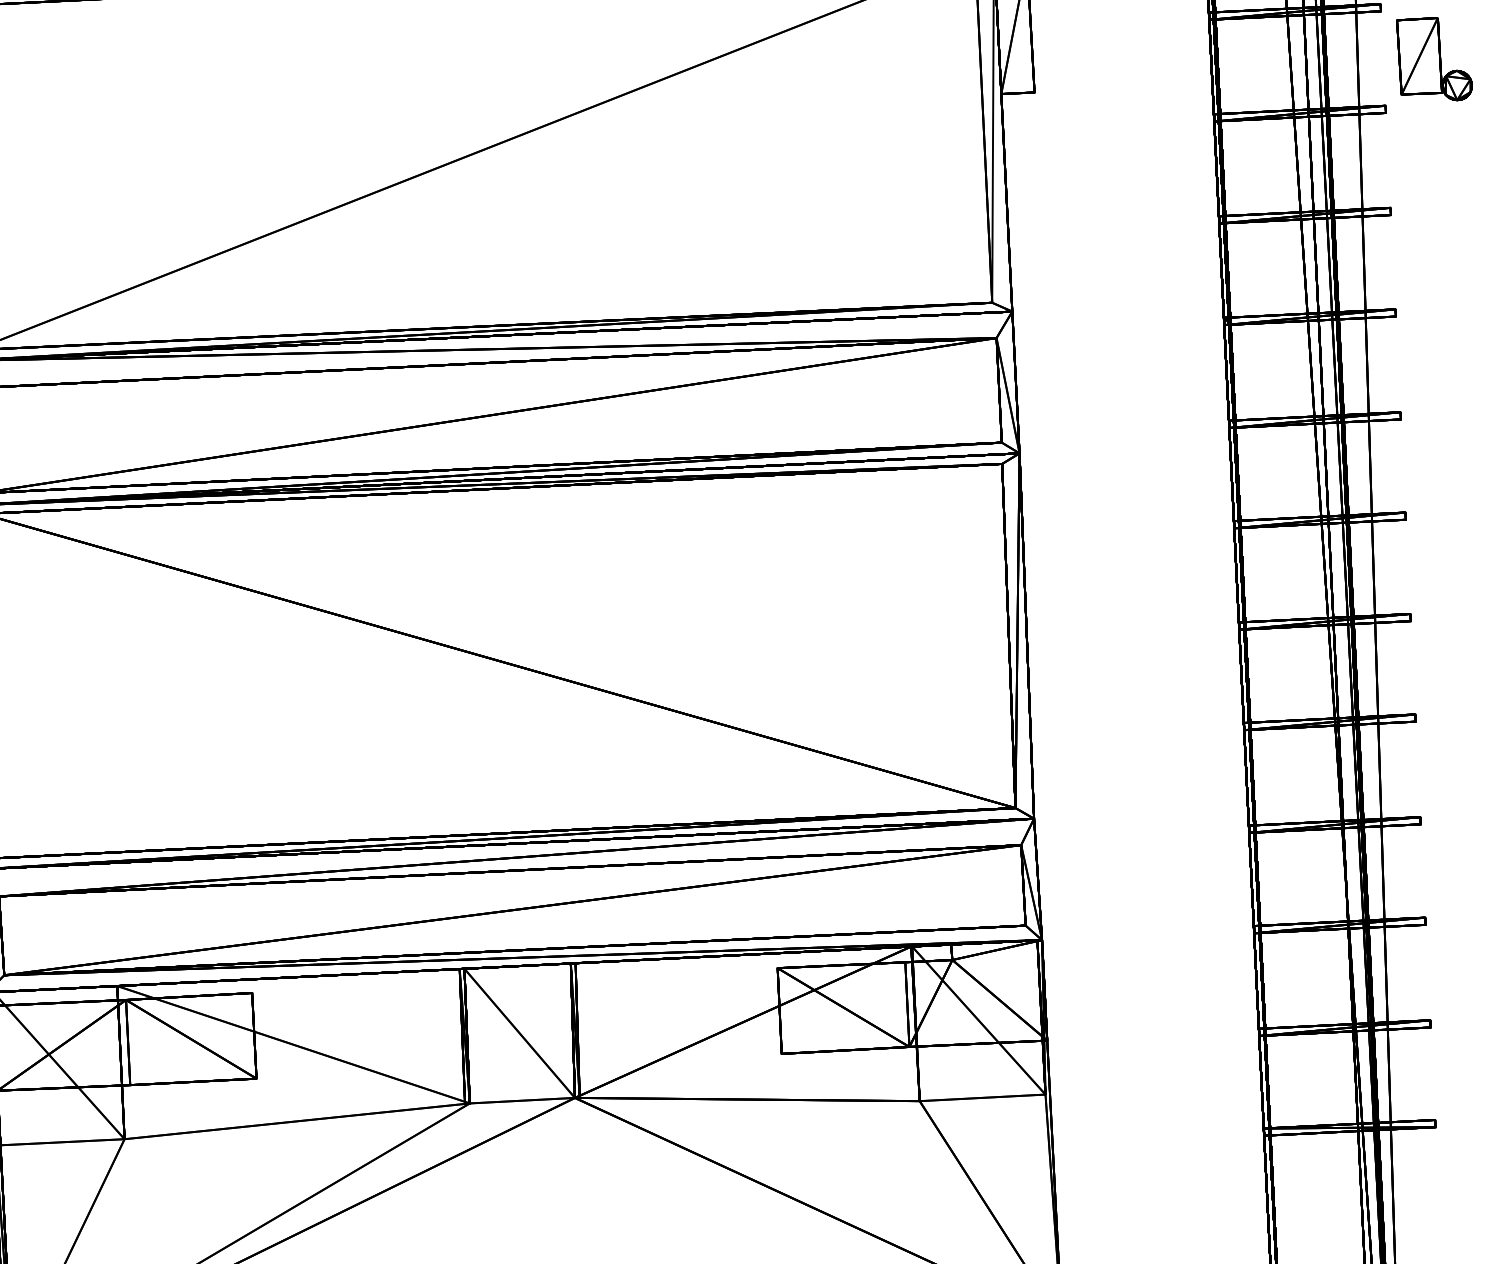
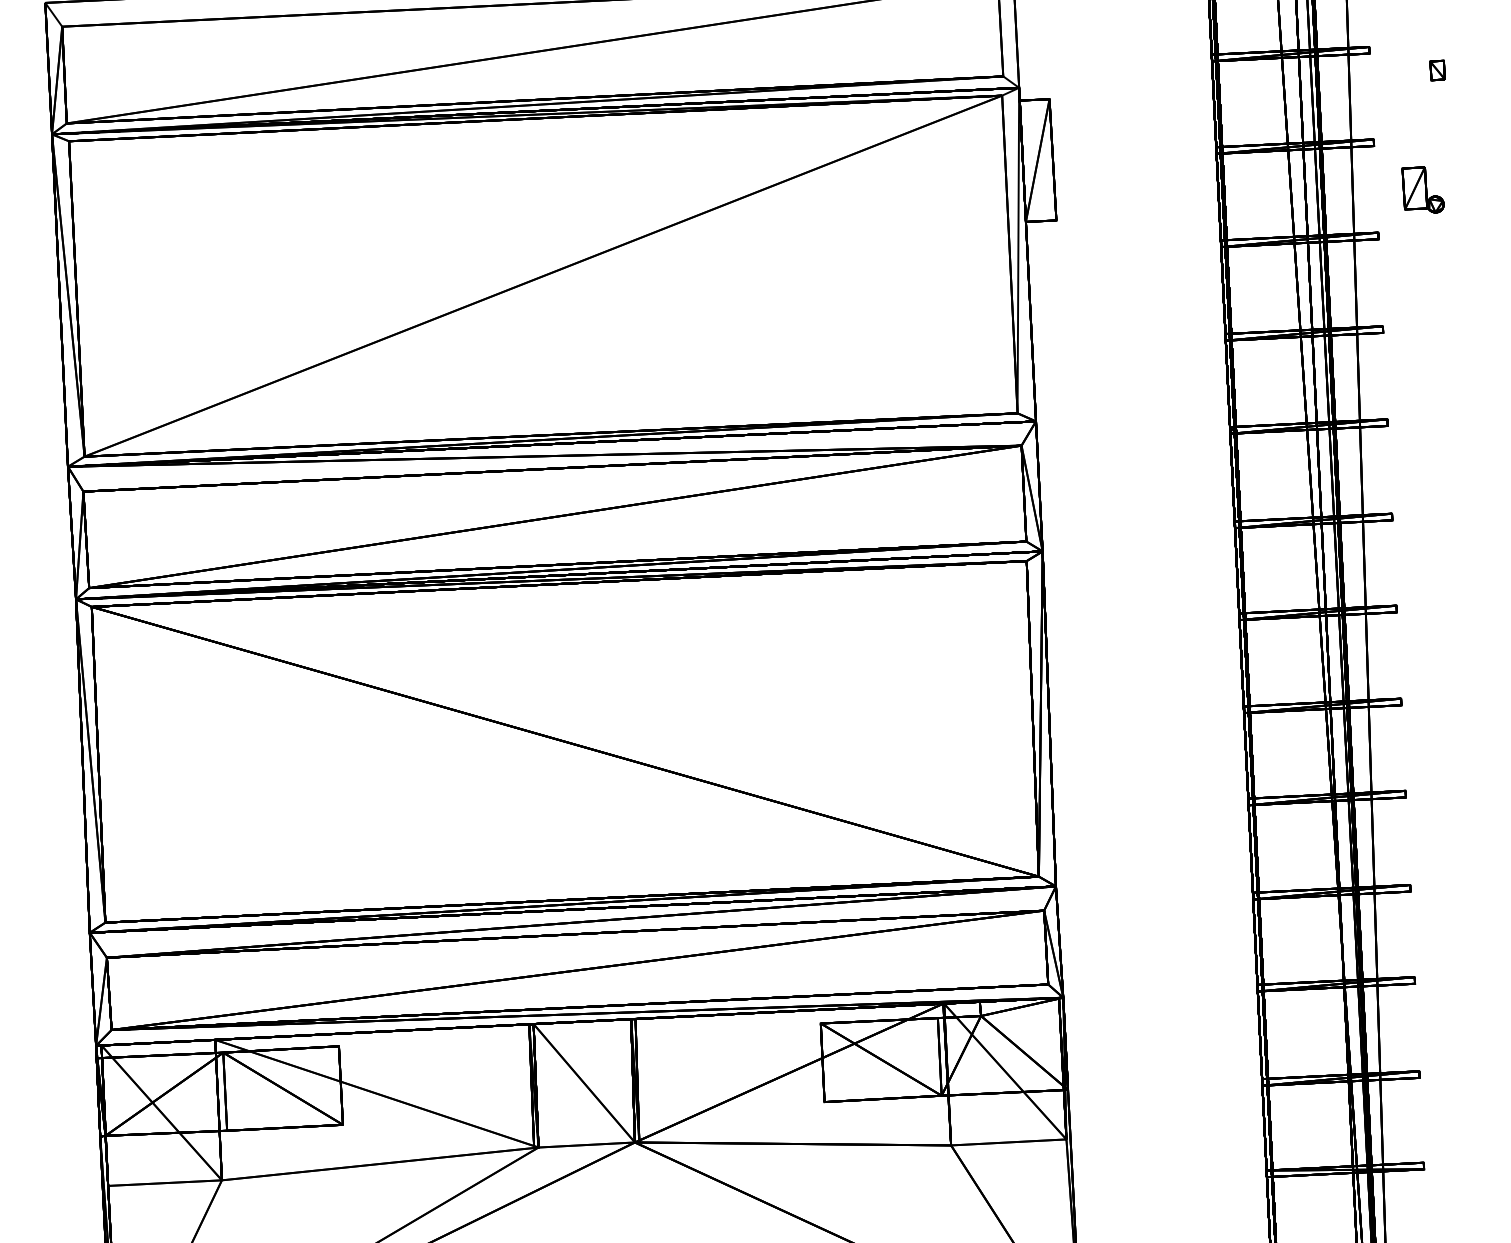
part: (1433, 58) -> (1422, 189), size x0.6

